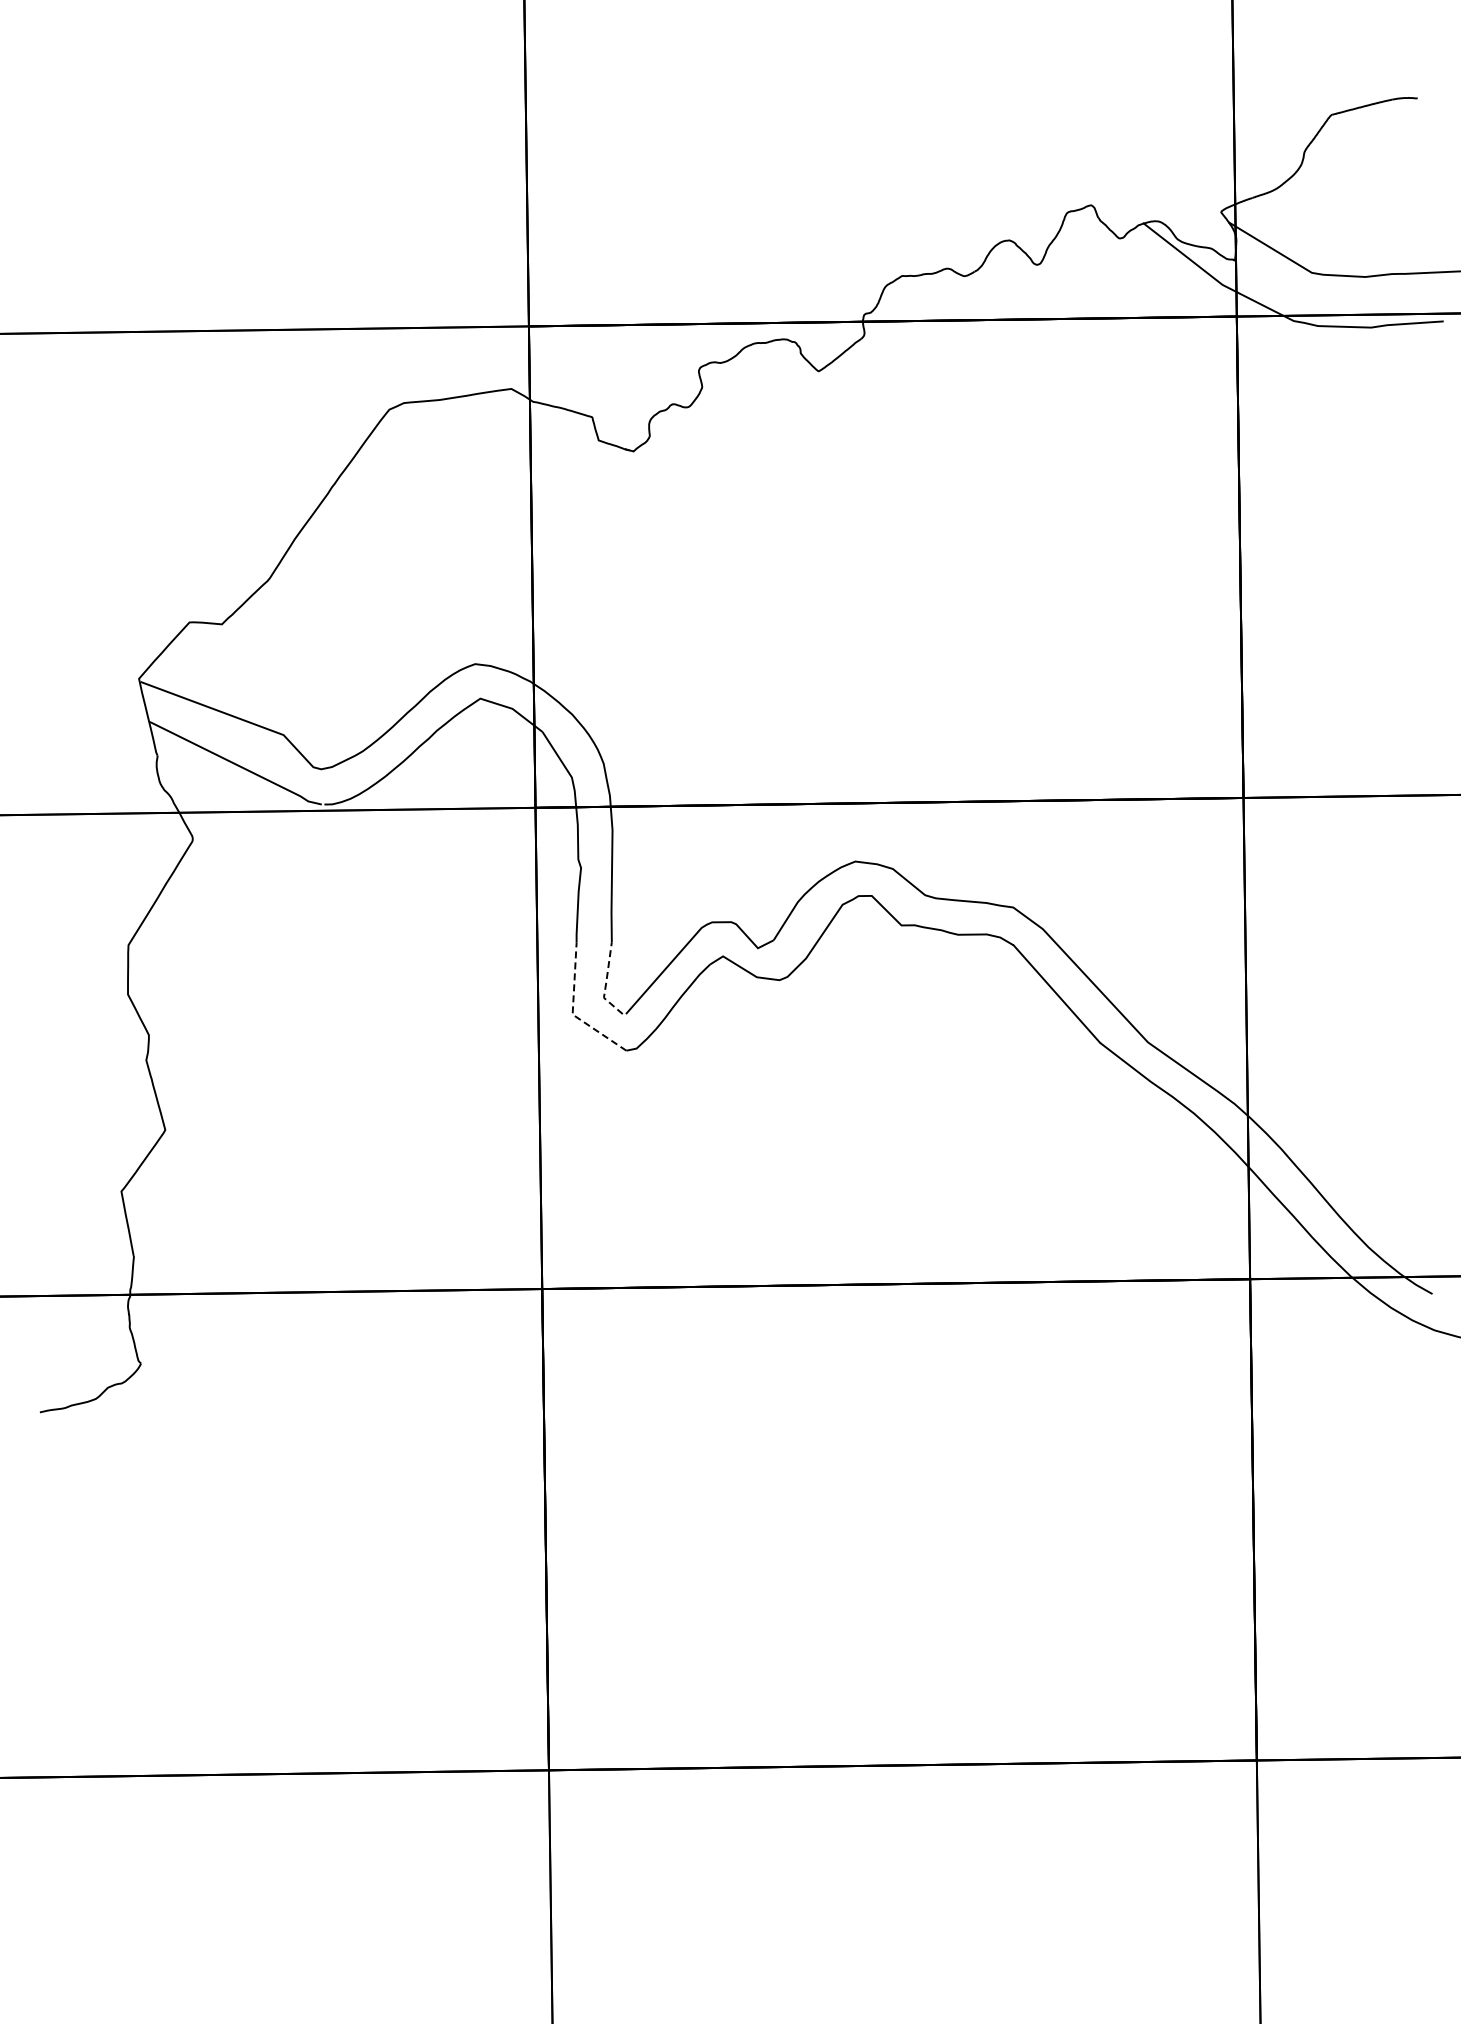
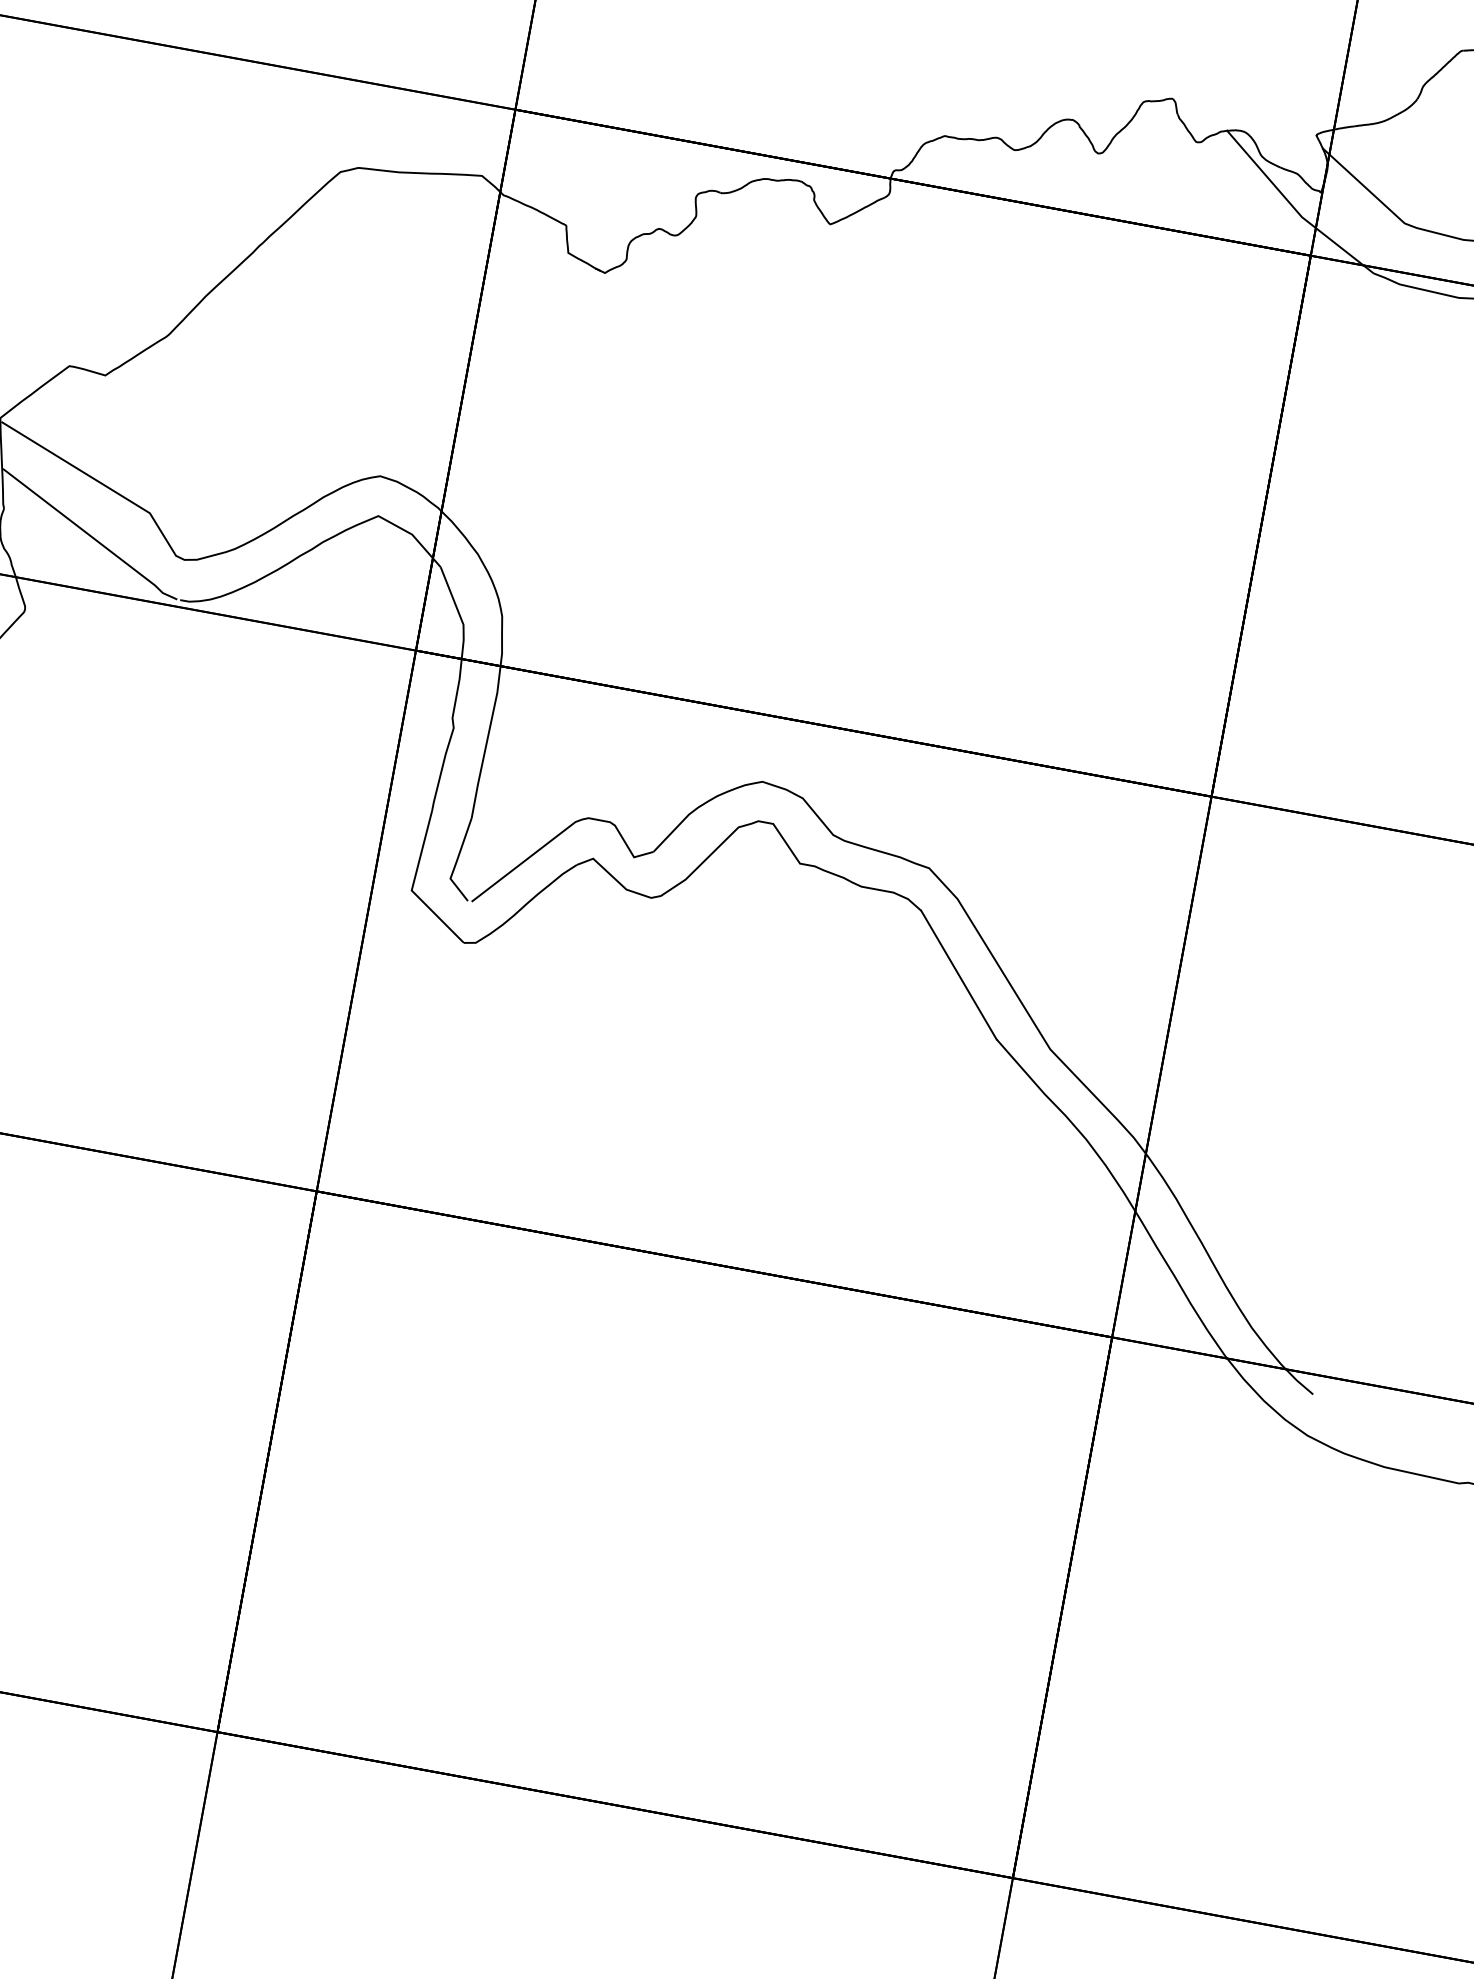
line: (606, 982) -> (456, 862), dashed -> solid
line: (572, 1011) -> (412, 887), dashed -> solid

